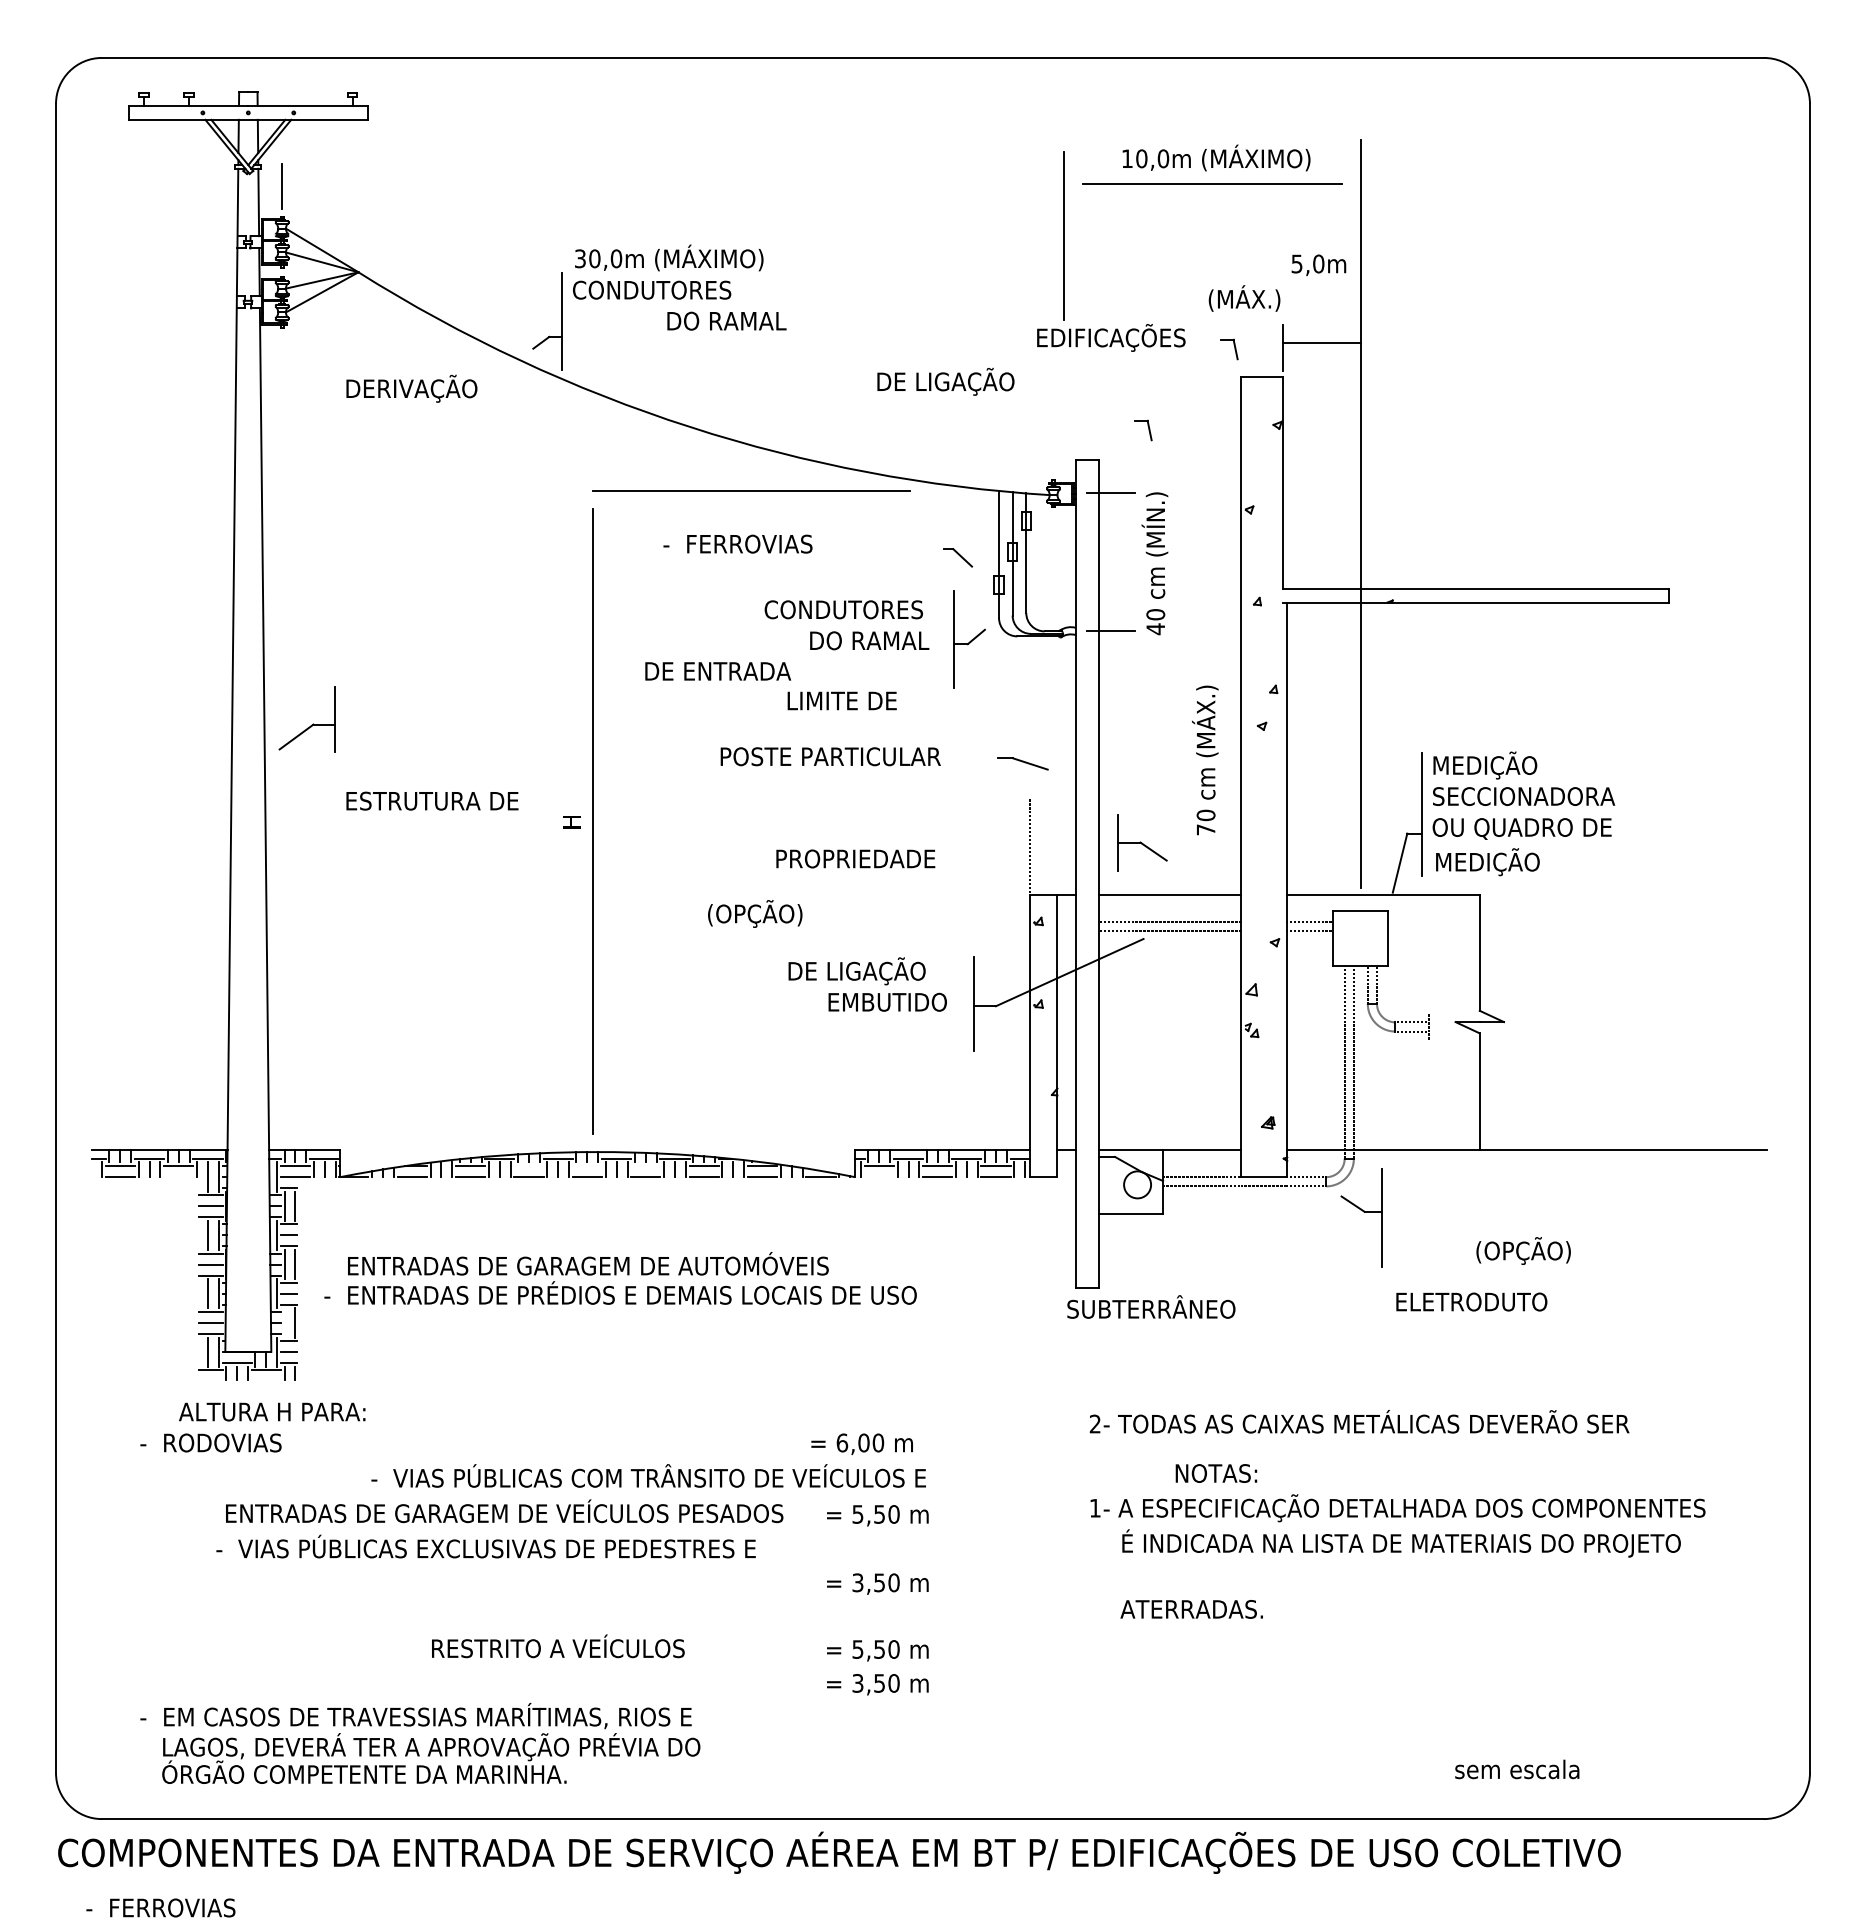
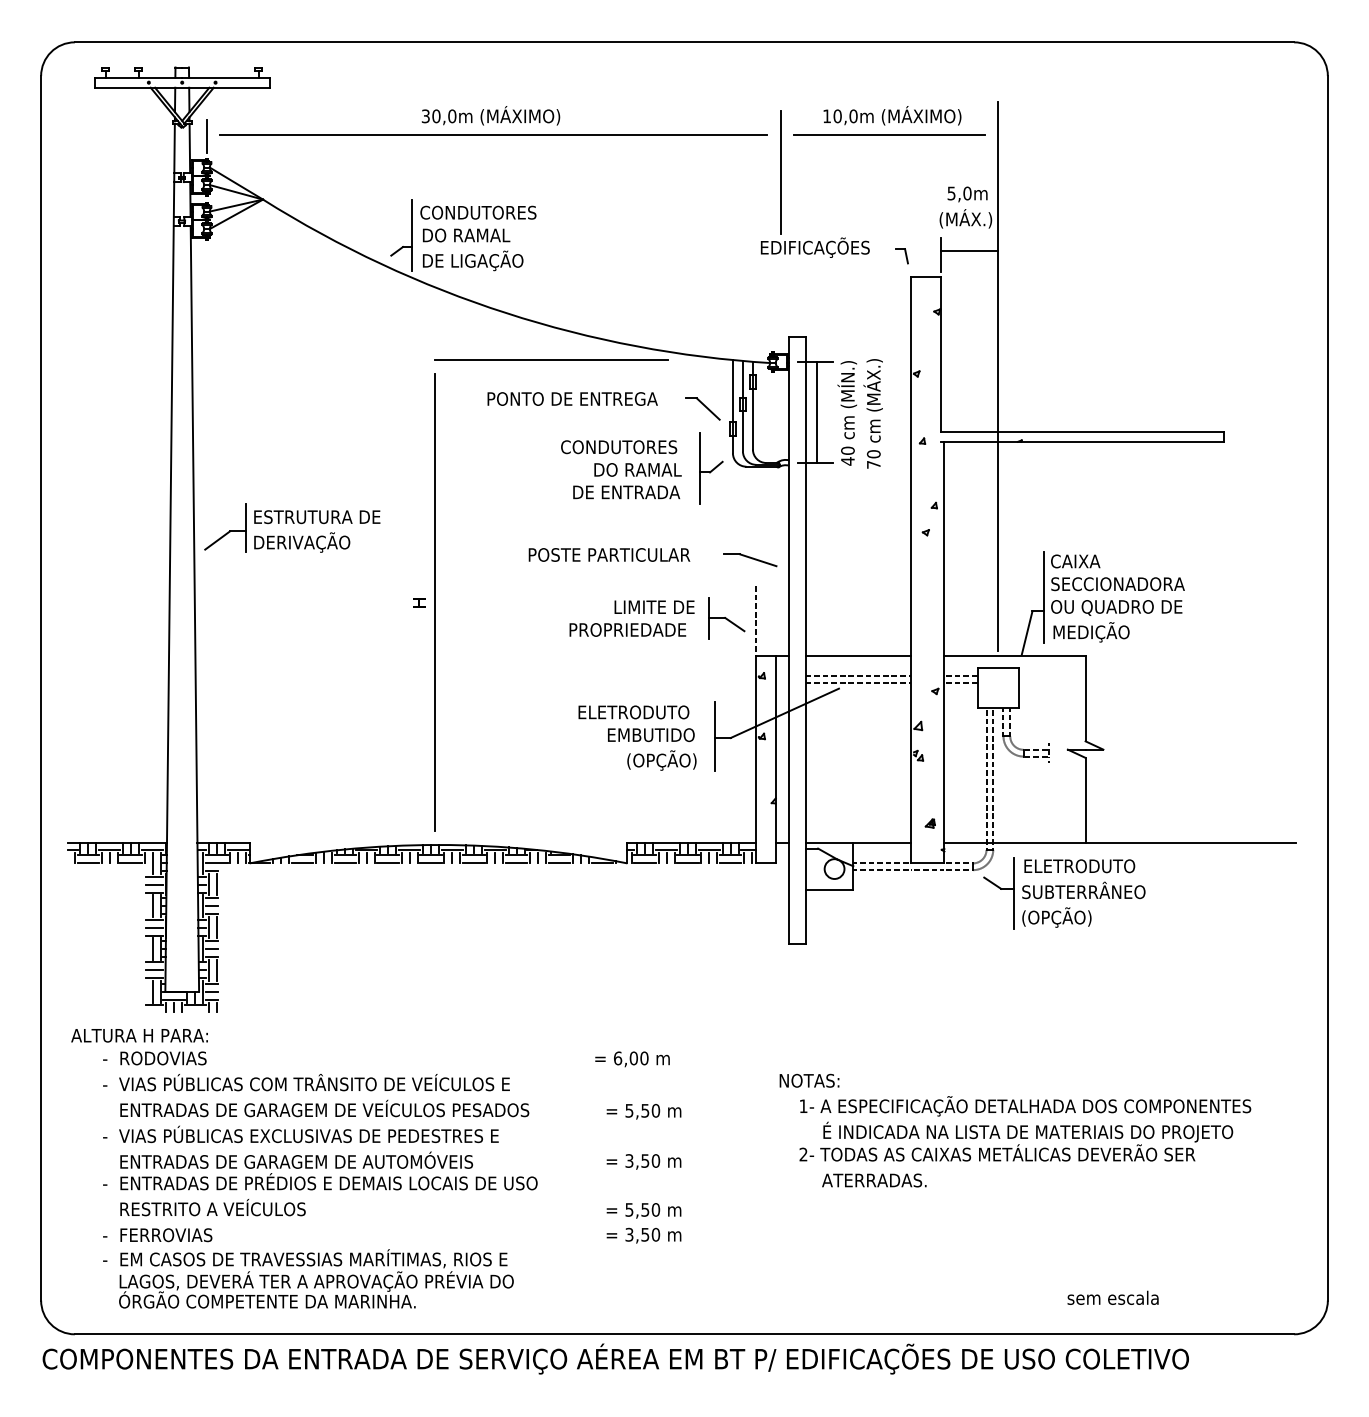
line: (672, 183) -> (493, 134), added
text: (669, 257) -> (491, 115), moved
text: (1244, 298) -> (965, 218), moved
text: (726, 320) -> (466, 234), moved
text: (945, 381) -> (472, 260), moved
text: (411, 388) -> (301, 542), moved
part: (1143, 430) -> (838, 315), removed
text: (779, 543) -> (571, 398), -  FERROVIAS -> PONTO DE ENTREGA
part: (958, 557) -> (703, 408), size x1.67
line: (1113, 562) -> (816, 412), added
text: (718, 671) -> (626, 492), moved
text: (841, 700) -> (654, 606), moved
text: (1205, 760) -> (873, 413), moved
part: (1022, 763) -> (750, 559), size x1.43
text: (1484, 765) -> (1089, 561), MEDIÇÃO -> CAIXA
text: (432, 800) -> (317, 516), moved
part: (1142, 842) -> (726, 617), moved
text: (755, 913) -> (662, 760), moved
text: (864, 971) -> (634, 712), DE LIGAÇÃO -> ELETRODUTO
line: (528, 1166) -> (387, 855), added
line: (586, 1166) -> (430, 855), added
line: (645, 1166) -> (473, 855), added
line: (178, 1177) -> (130, 863), added
line: (878, 1177) -> (644, 863), added
text: (1523, 1250) -> (1056, 917), moved
text: (620, 1278) -> (320, 1171), moved
text: (1471, 1301) -> (1079, 865), moved
text: (1151, 1306) -> (1083, 890), moved
line: (284, 1322) -> (208, 970), added
text: (272, 1411) -> (139, 1035), moved
text: (1359, 1421) -> (997, 1152), moved
text: (1216, 1473) -> (809, 1080), moved
text: (648, 1475) -> (306, 1082), moved
text: (504, 1511) -> (324, 1108), moved
text: (485, 1546) -> (300, 1134), moved
text: (558, 1646) -> (213, 1207), moved
text: (160, 1907) -> (157, 1234), moved

